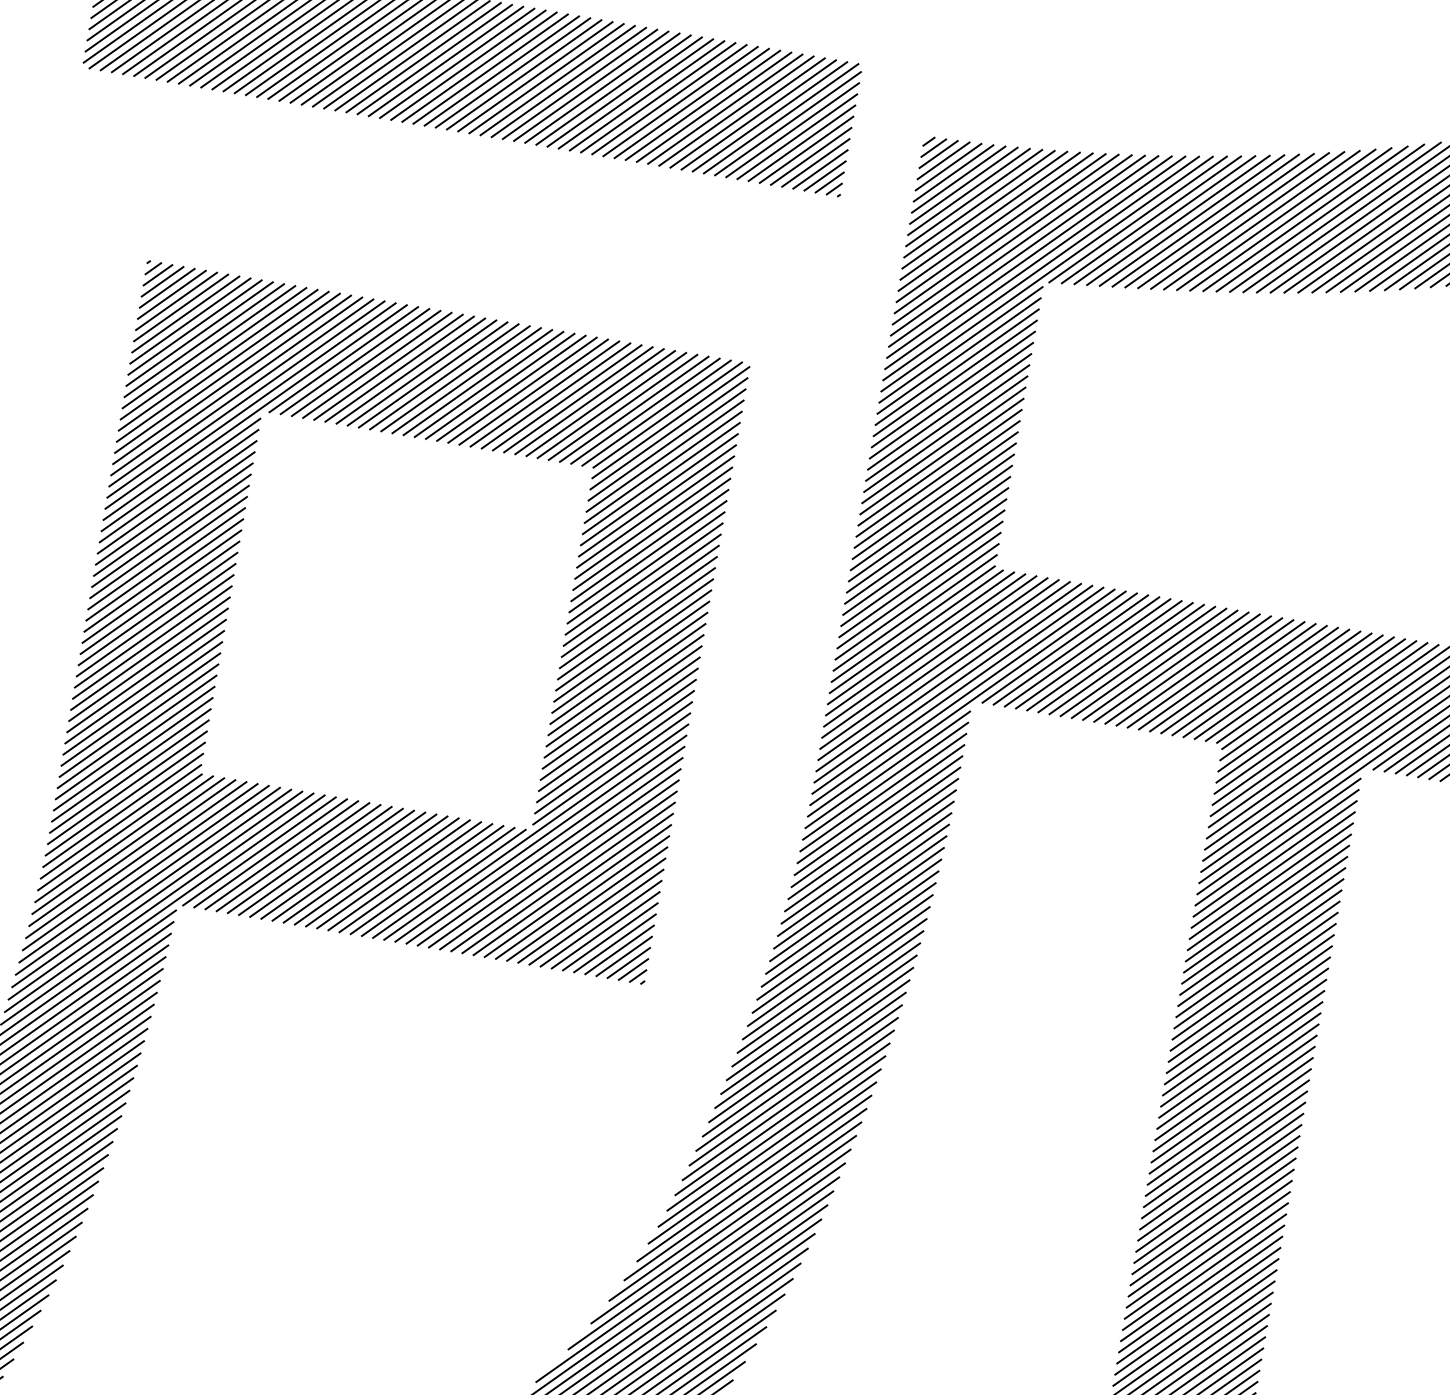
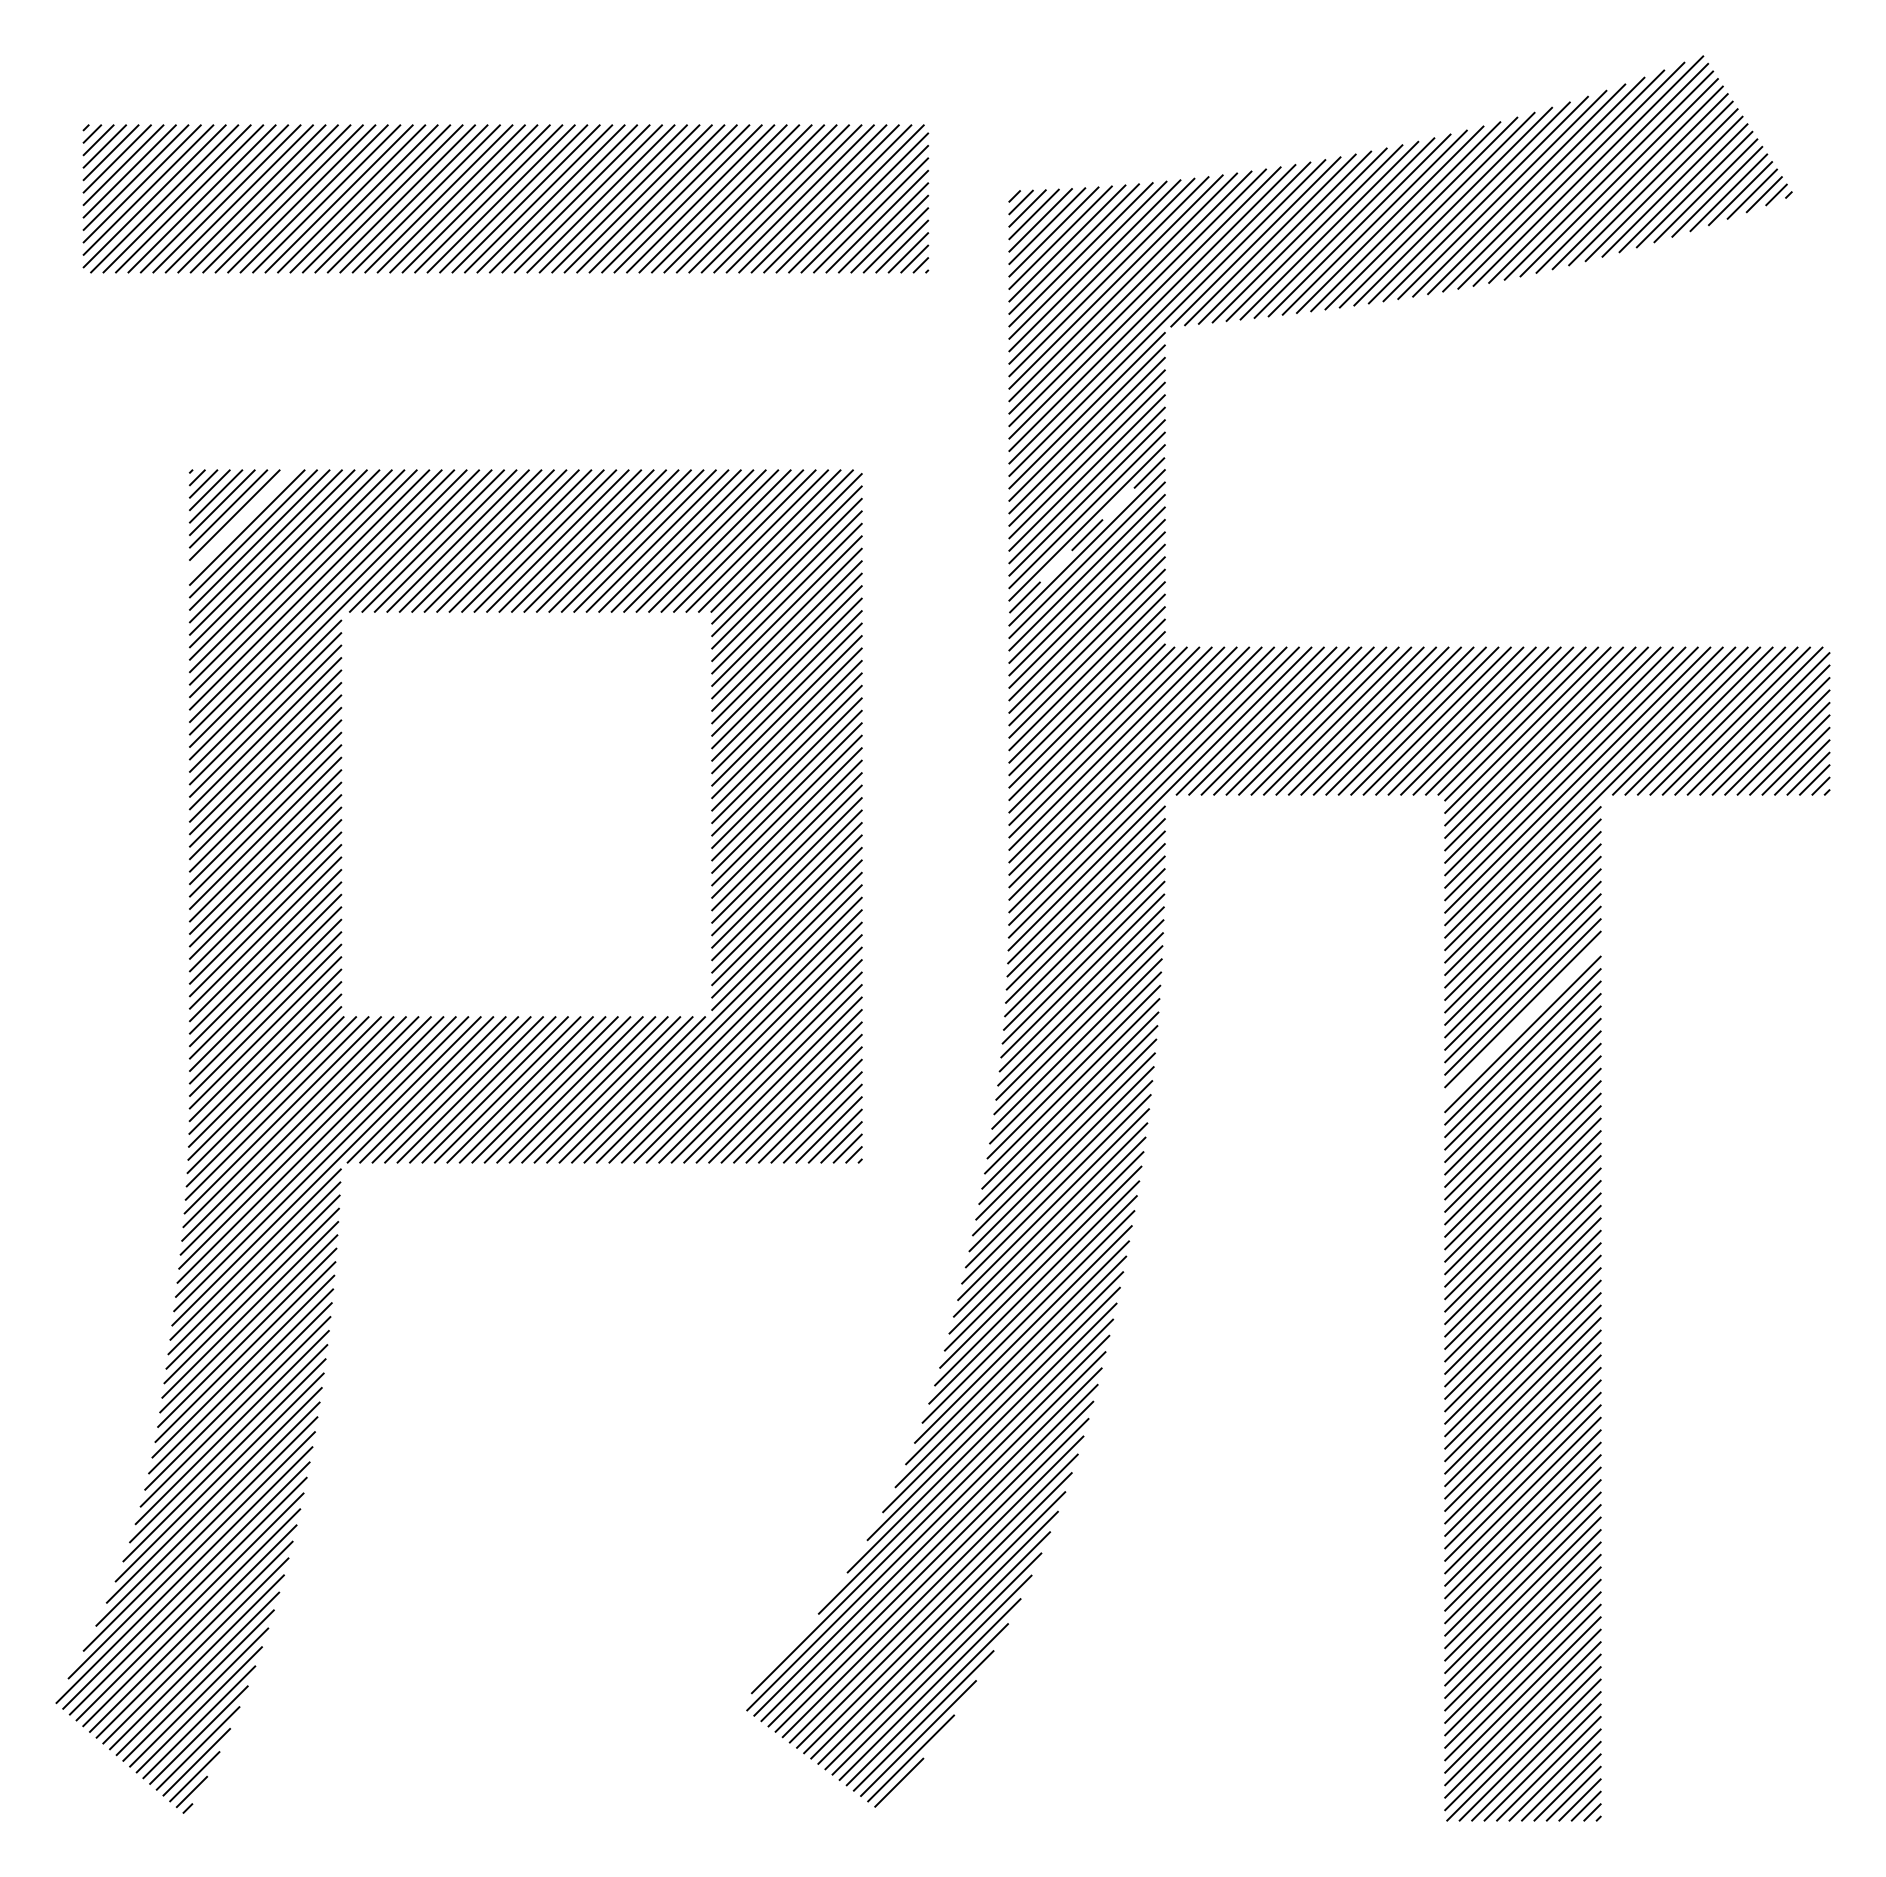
line: (185, 314) -> (240, 521), removed
line: (942, 456) -> (1087, 535), solid -> dashed
line: (1257, 958) -> (1522, 1021), removed

